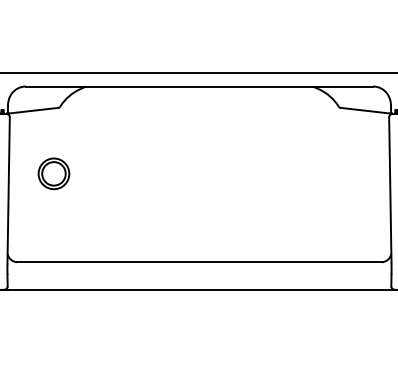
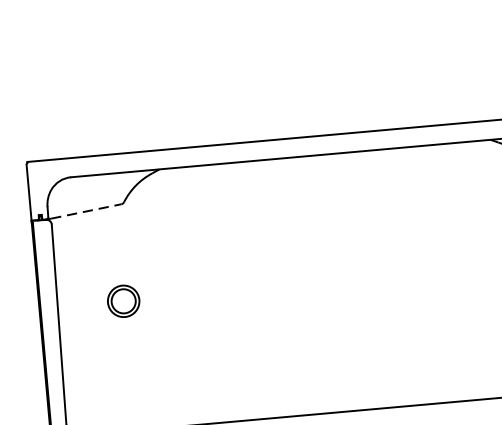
line: (34, 110) -> (86, 211), solid -> dashed
part: (53, 173) -> (122, 300), size x0.7

